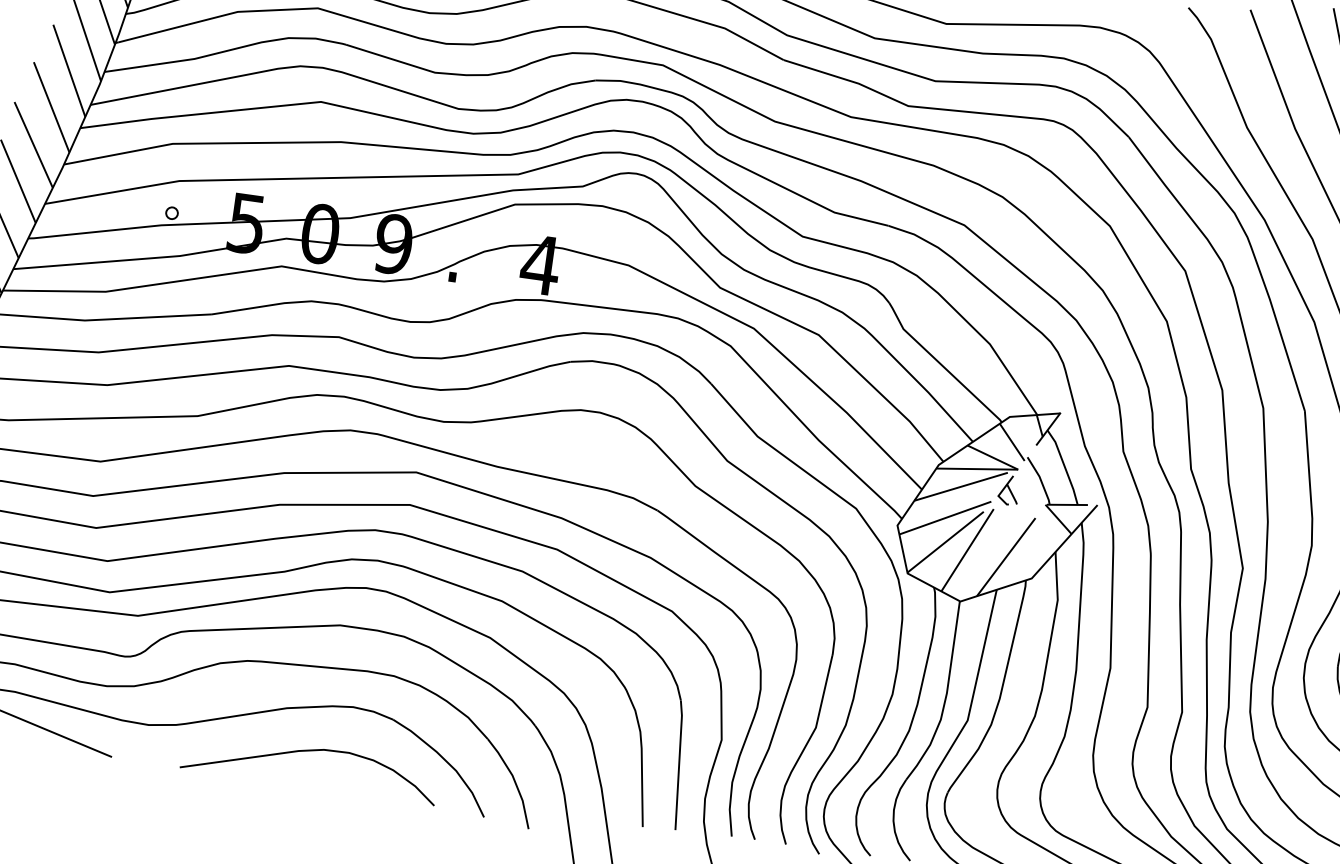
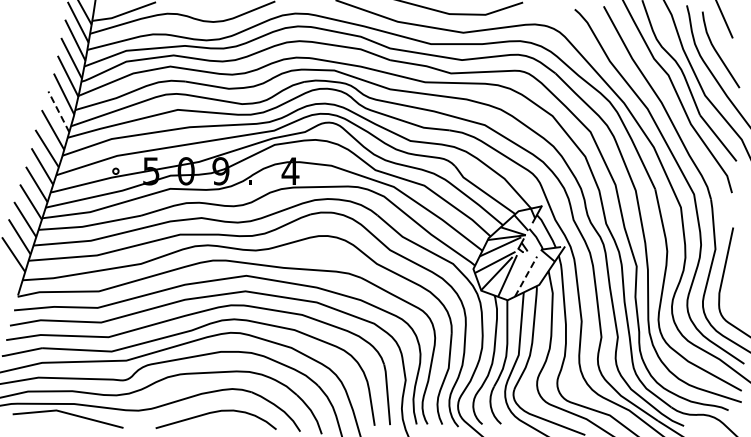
line: (68, 69) -> (58, 111), solid -> dashed
line: (1007, 556) -> (526, 276), solid -> dashed

